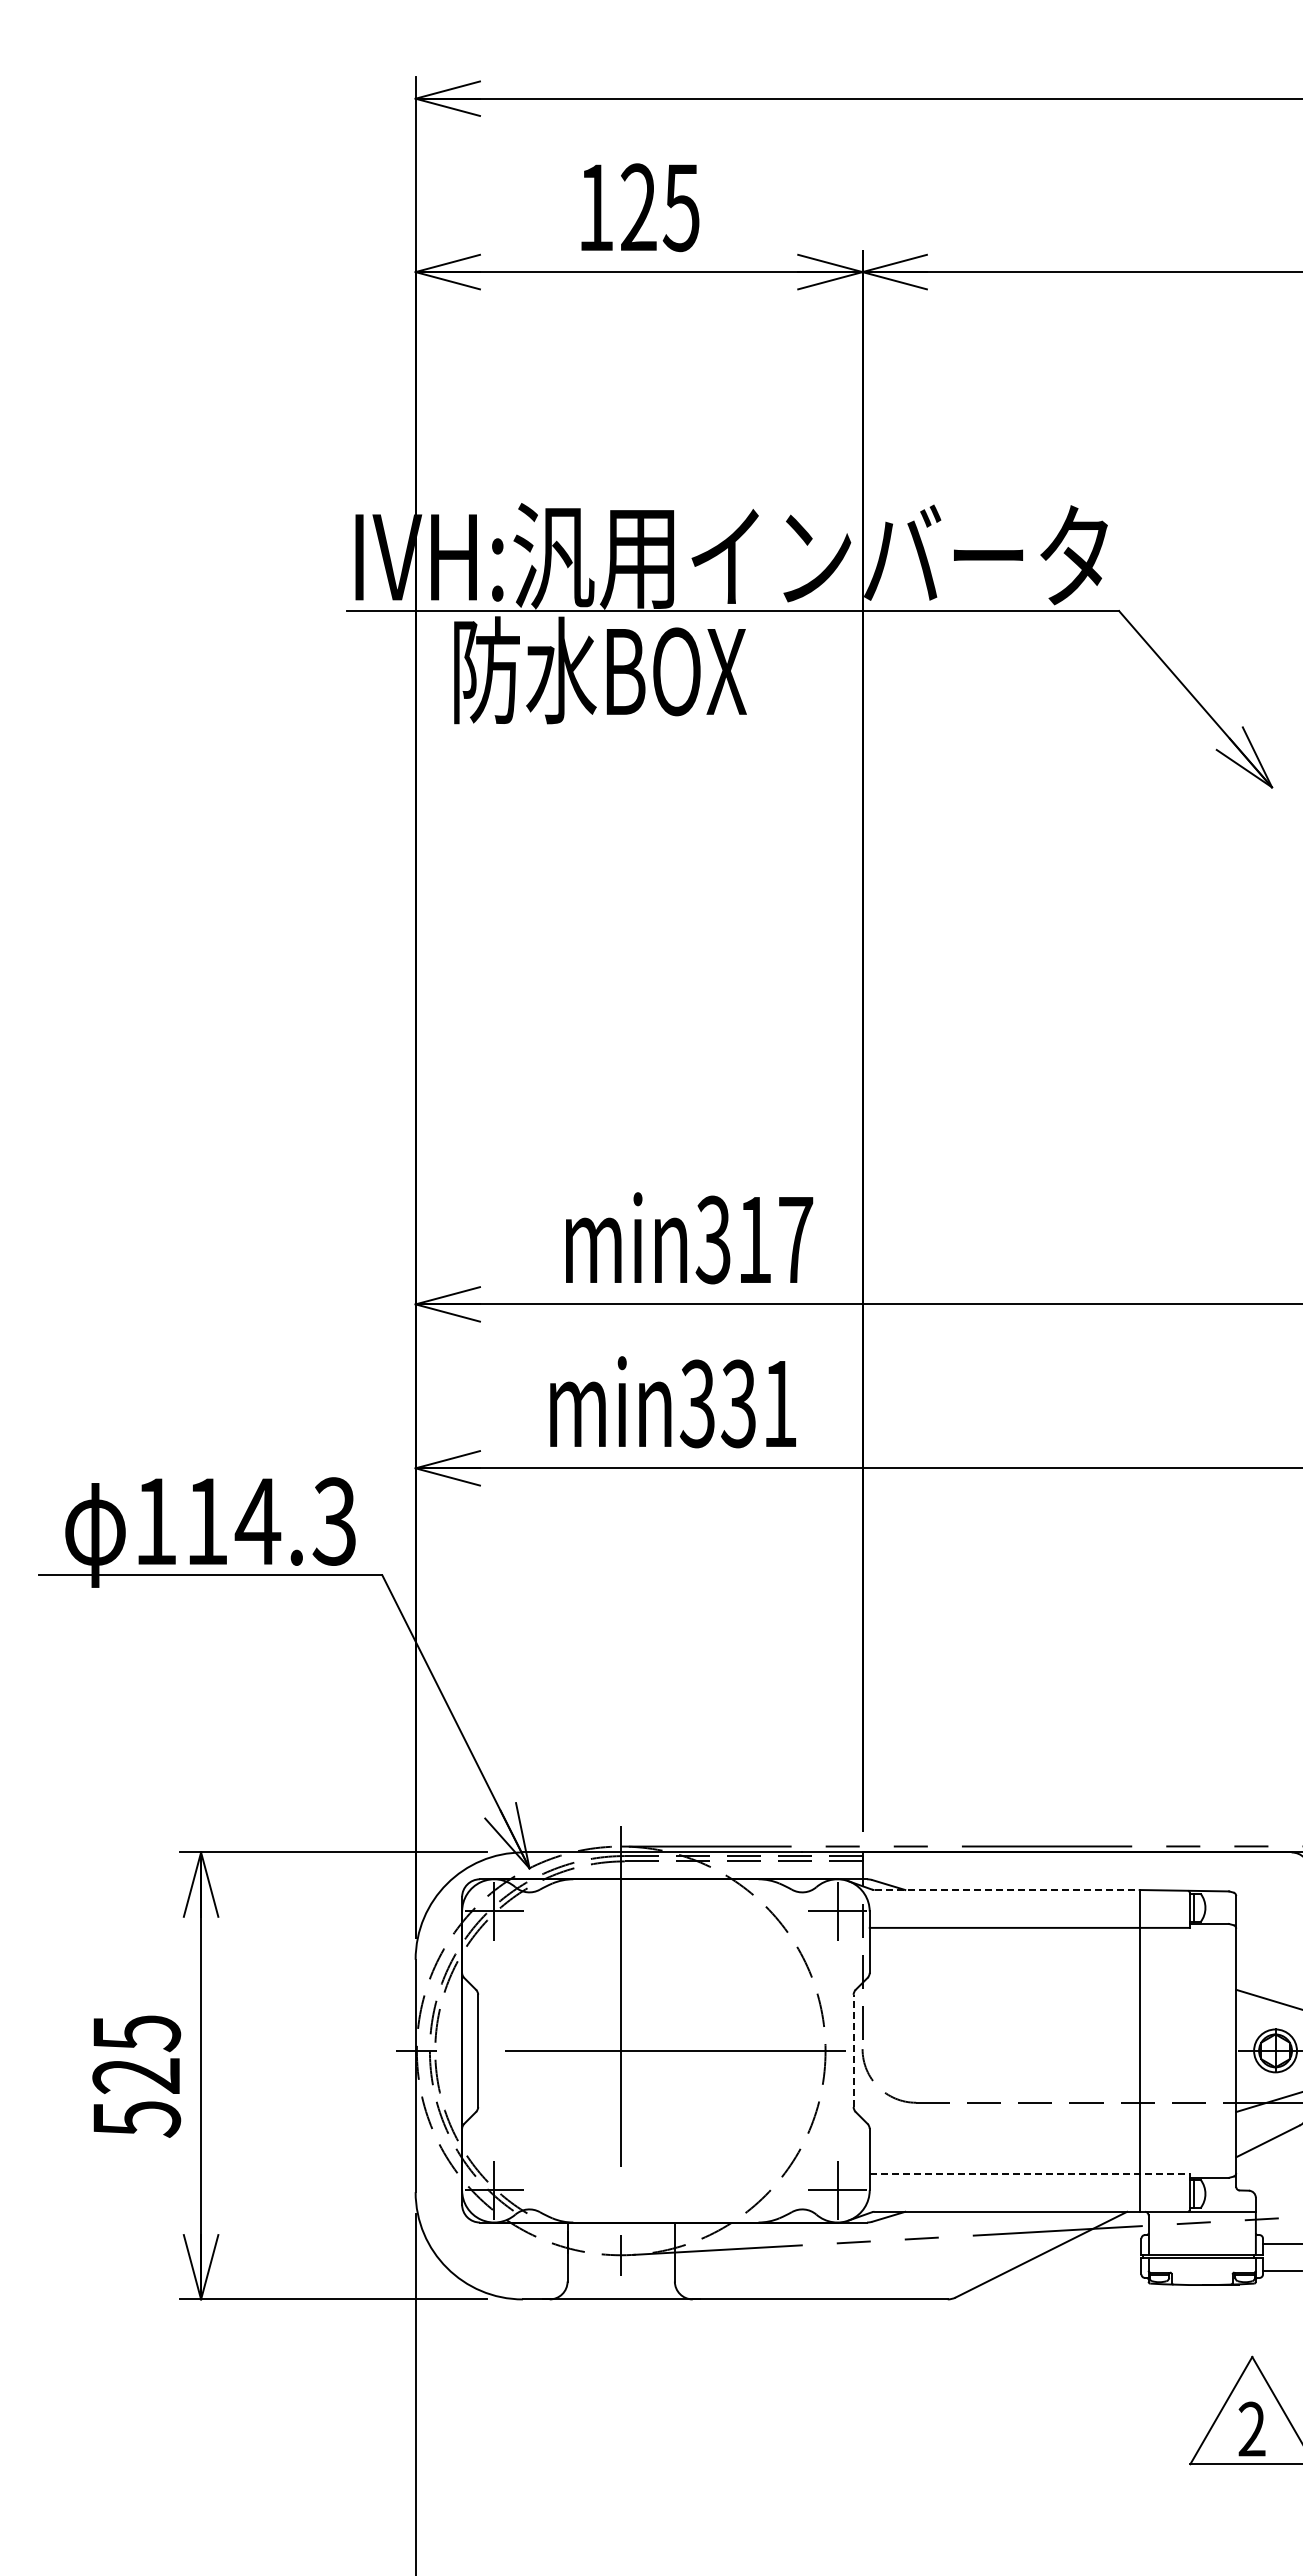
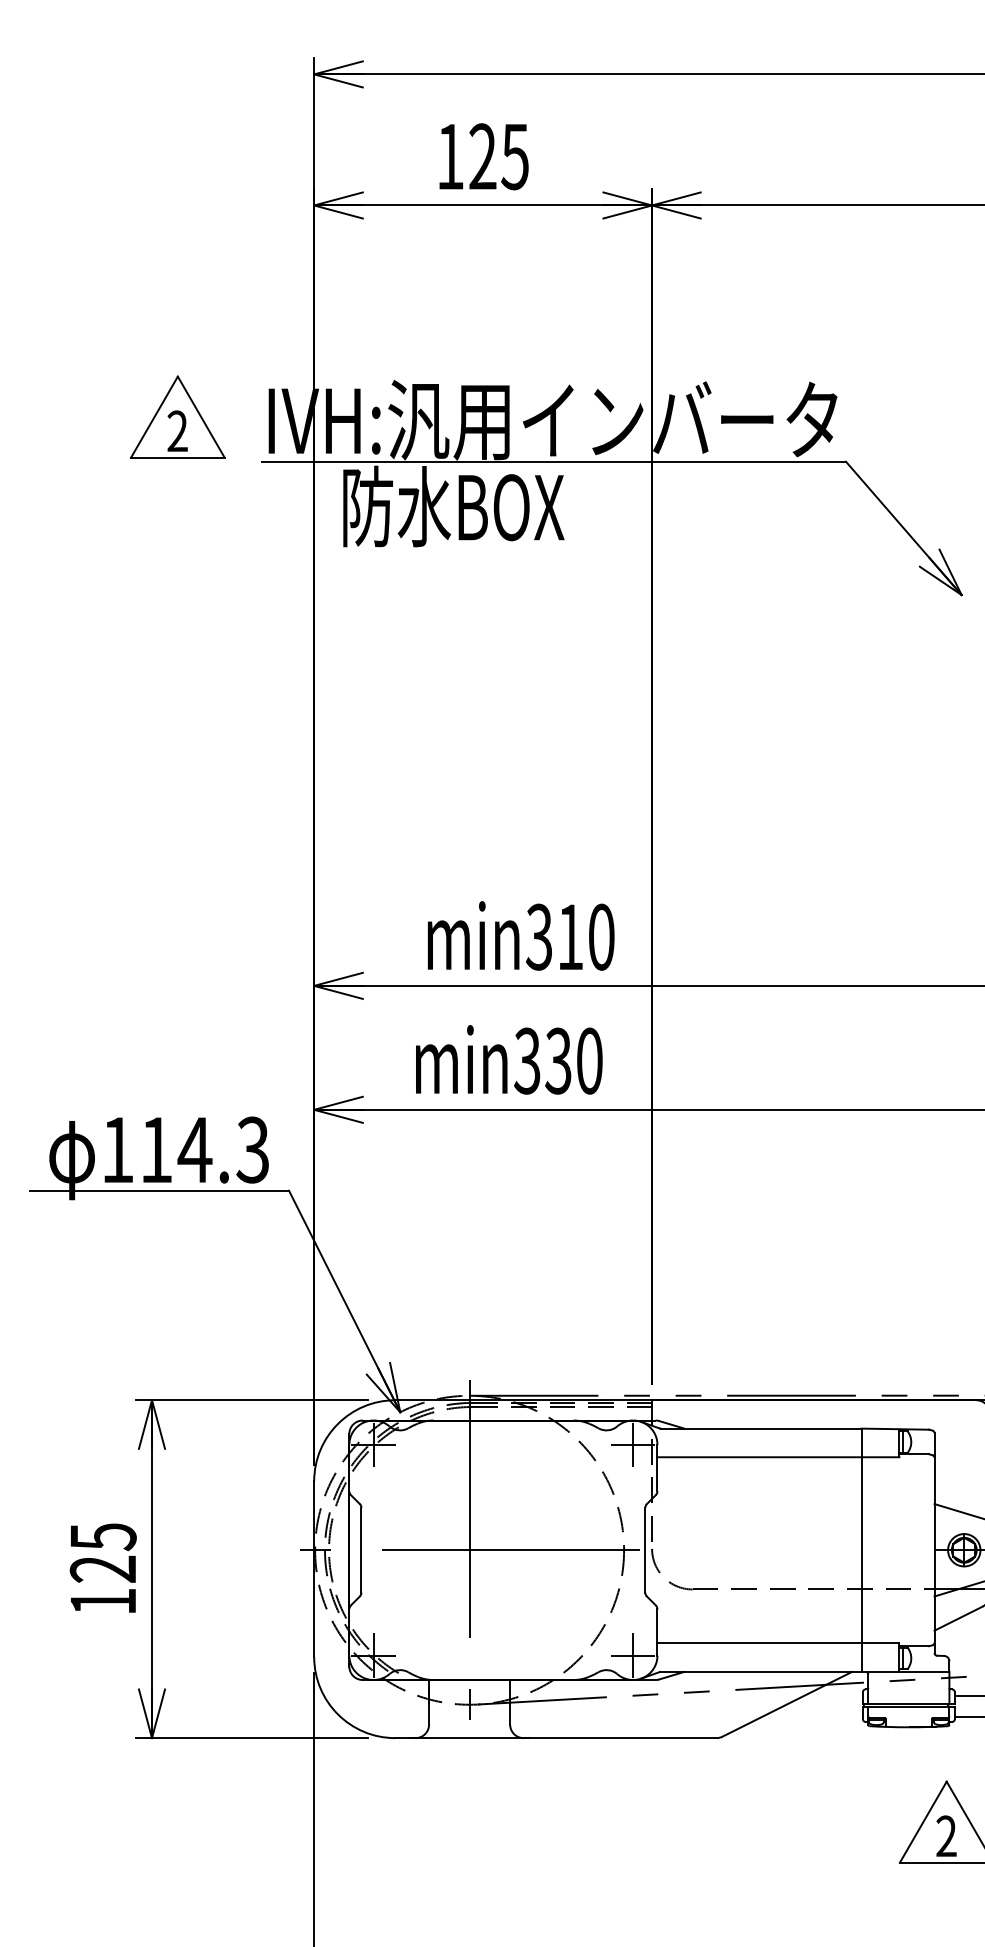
part: (235, 551) -> (178, 416), added
text: (796, 1239) -> (602, 936), min317 -> min310
text: (780, 1403) -> (590, 1060), min331 -> min330
line: (1007, 1890) -> (761, 1428), dashed -> solid
line: (853, 2050) -> (645, 1549), dashed -> solid
text: (137, 2119) -> (103, 1602), 525 -> 125
line: (1030, 2173) -> (779, 1642), dashed -> solid

